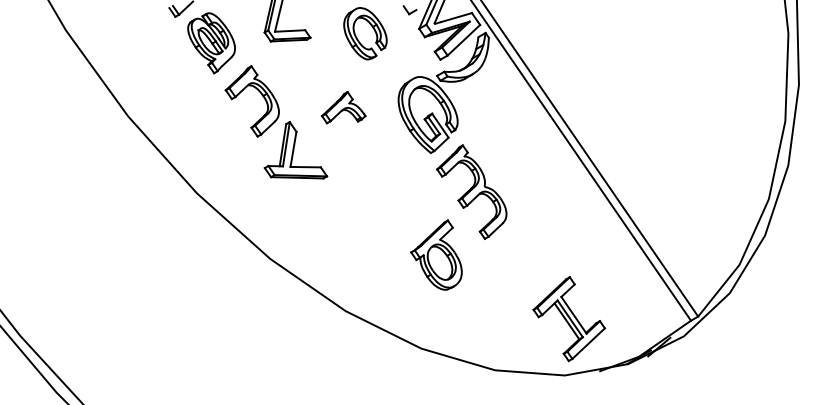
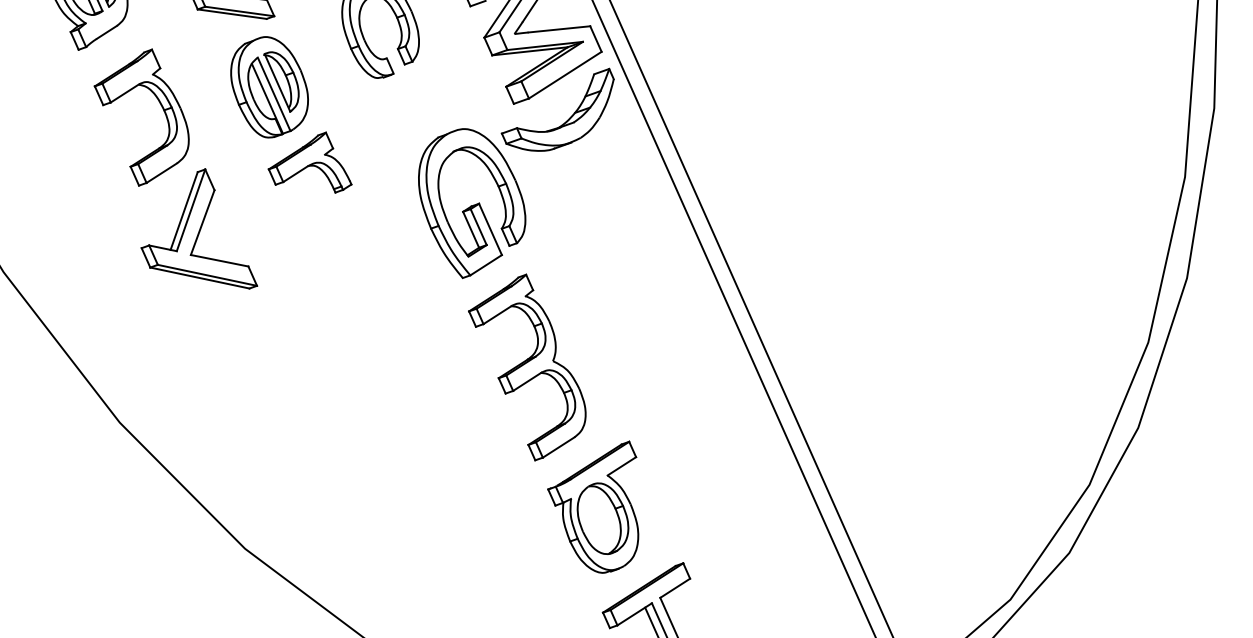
part: (314, 74) -> (269, 87), added
part: (436, 254) -> (595, 502), moved

